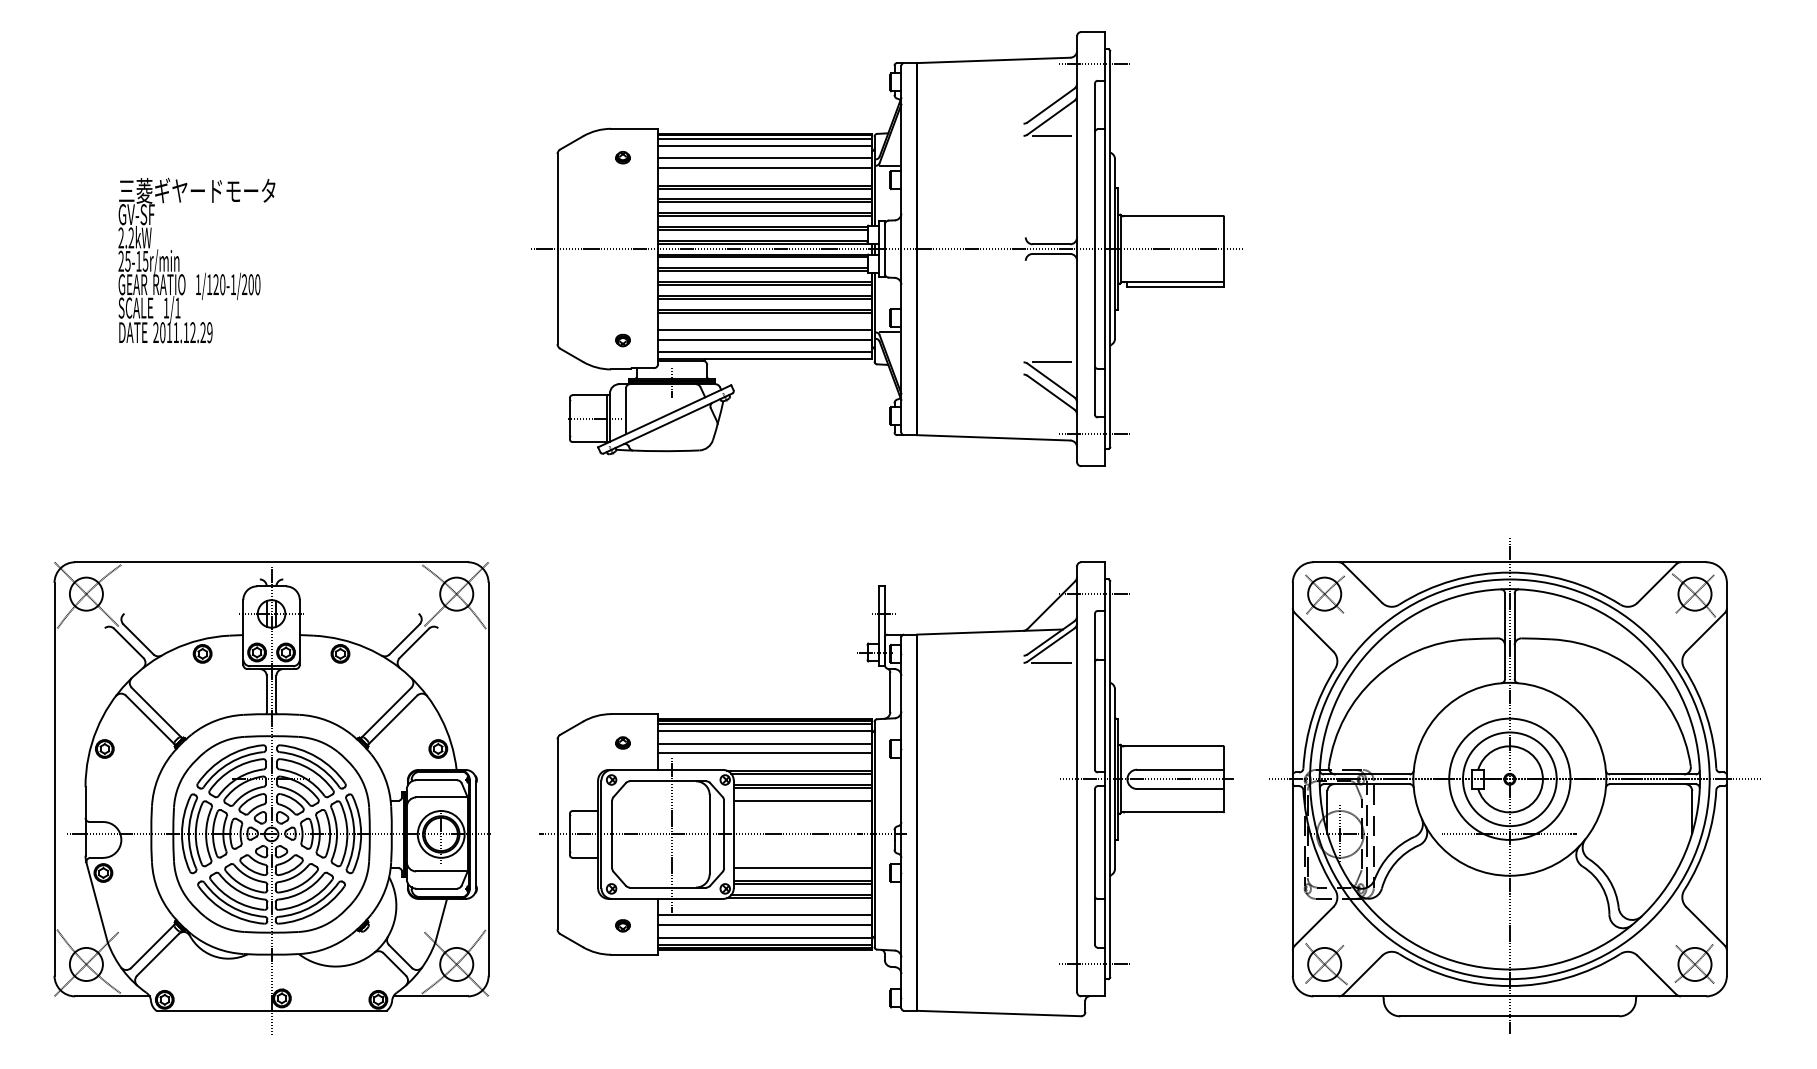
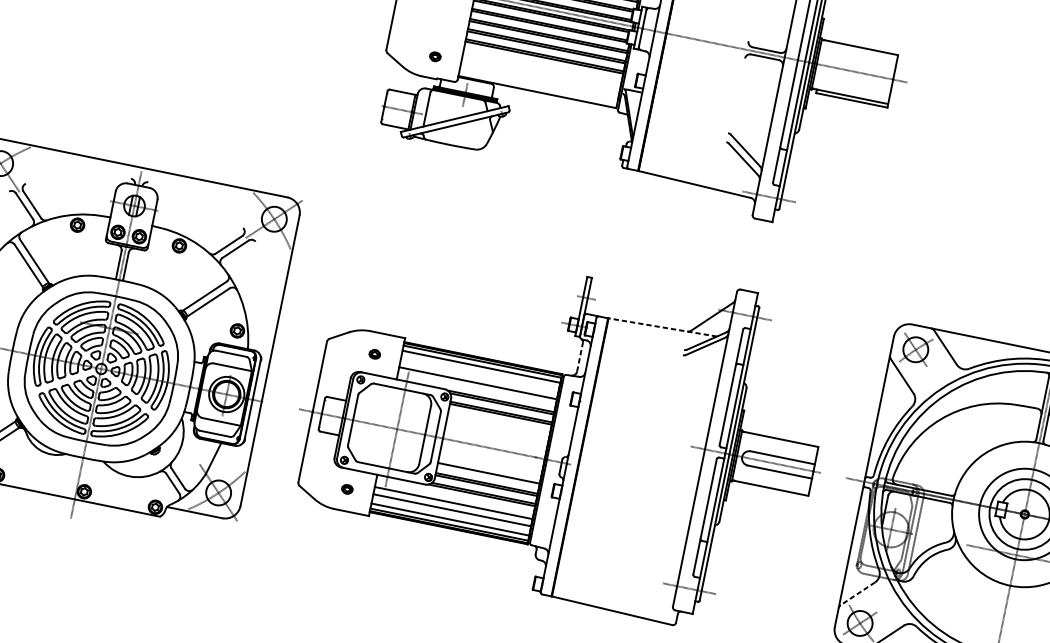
line: (764, 330) -> (541, 70), removed
line: (764, 339) -> (540, 77), removed
line: (764, 352) -> (538, 86), removed
line: (1051, 362) -> (748, 137), removed
line: (990, 632) -> (663, 327), solid -> dashed
line: (1051, 662) -> (703, 359), removed
line: (890, 692) -> (580, 357), solid -> dashed
line: (764, 743) -> (479, 375), removed
line: (802, 801) -> (498, 424), removed
line: (1313, 926) -> (857, 593), solid -> dashed

